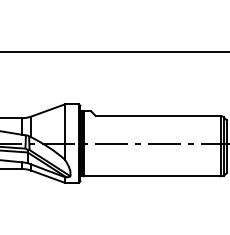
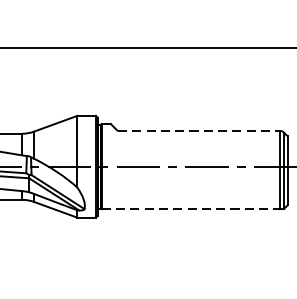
line: (158, 116) -> (199, 131), solid -> dashed
line: (152, 176) -> (191, 209), solid -> dashed

